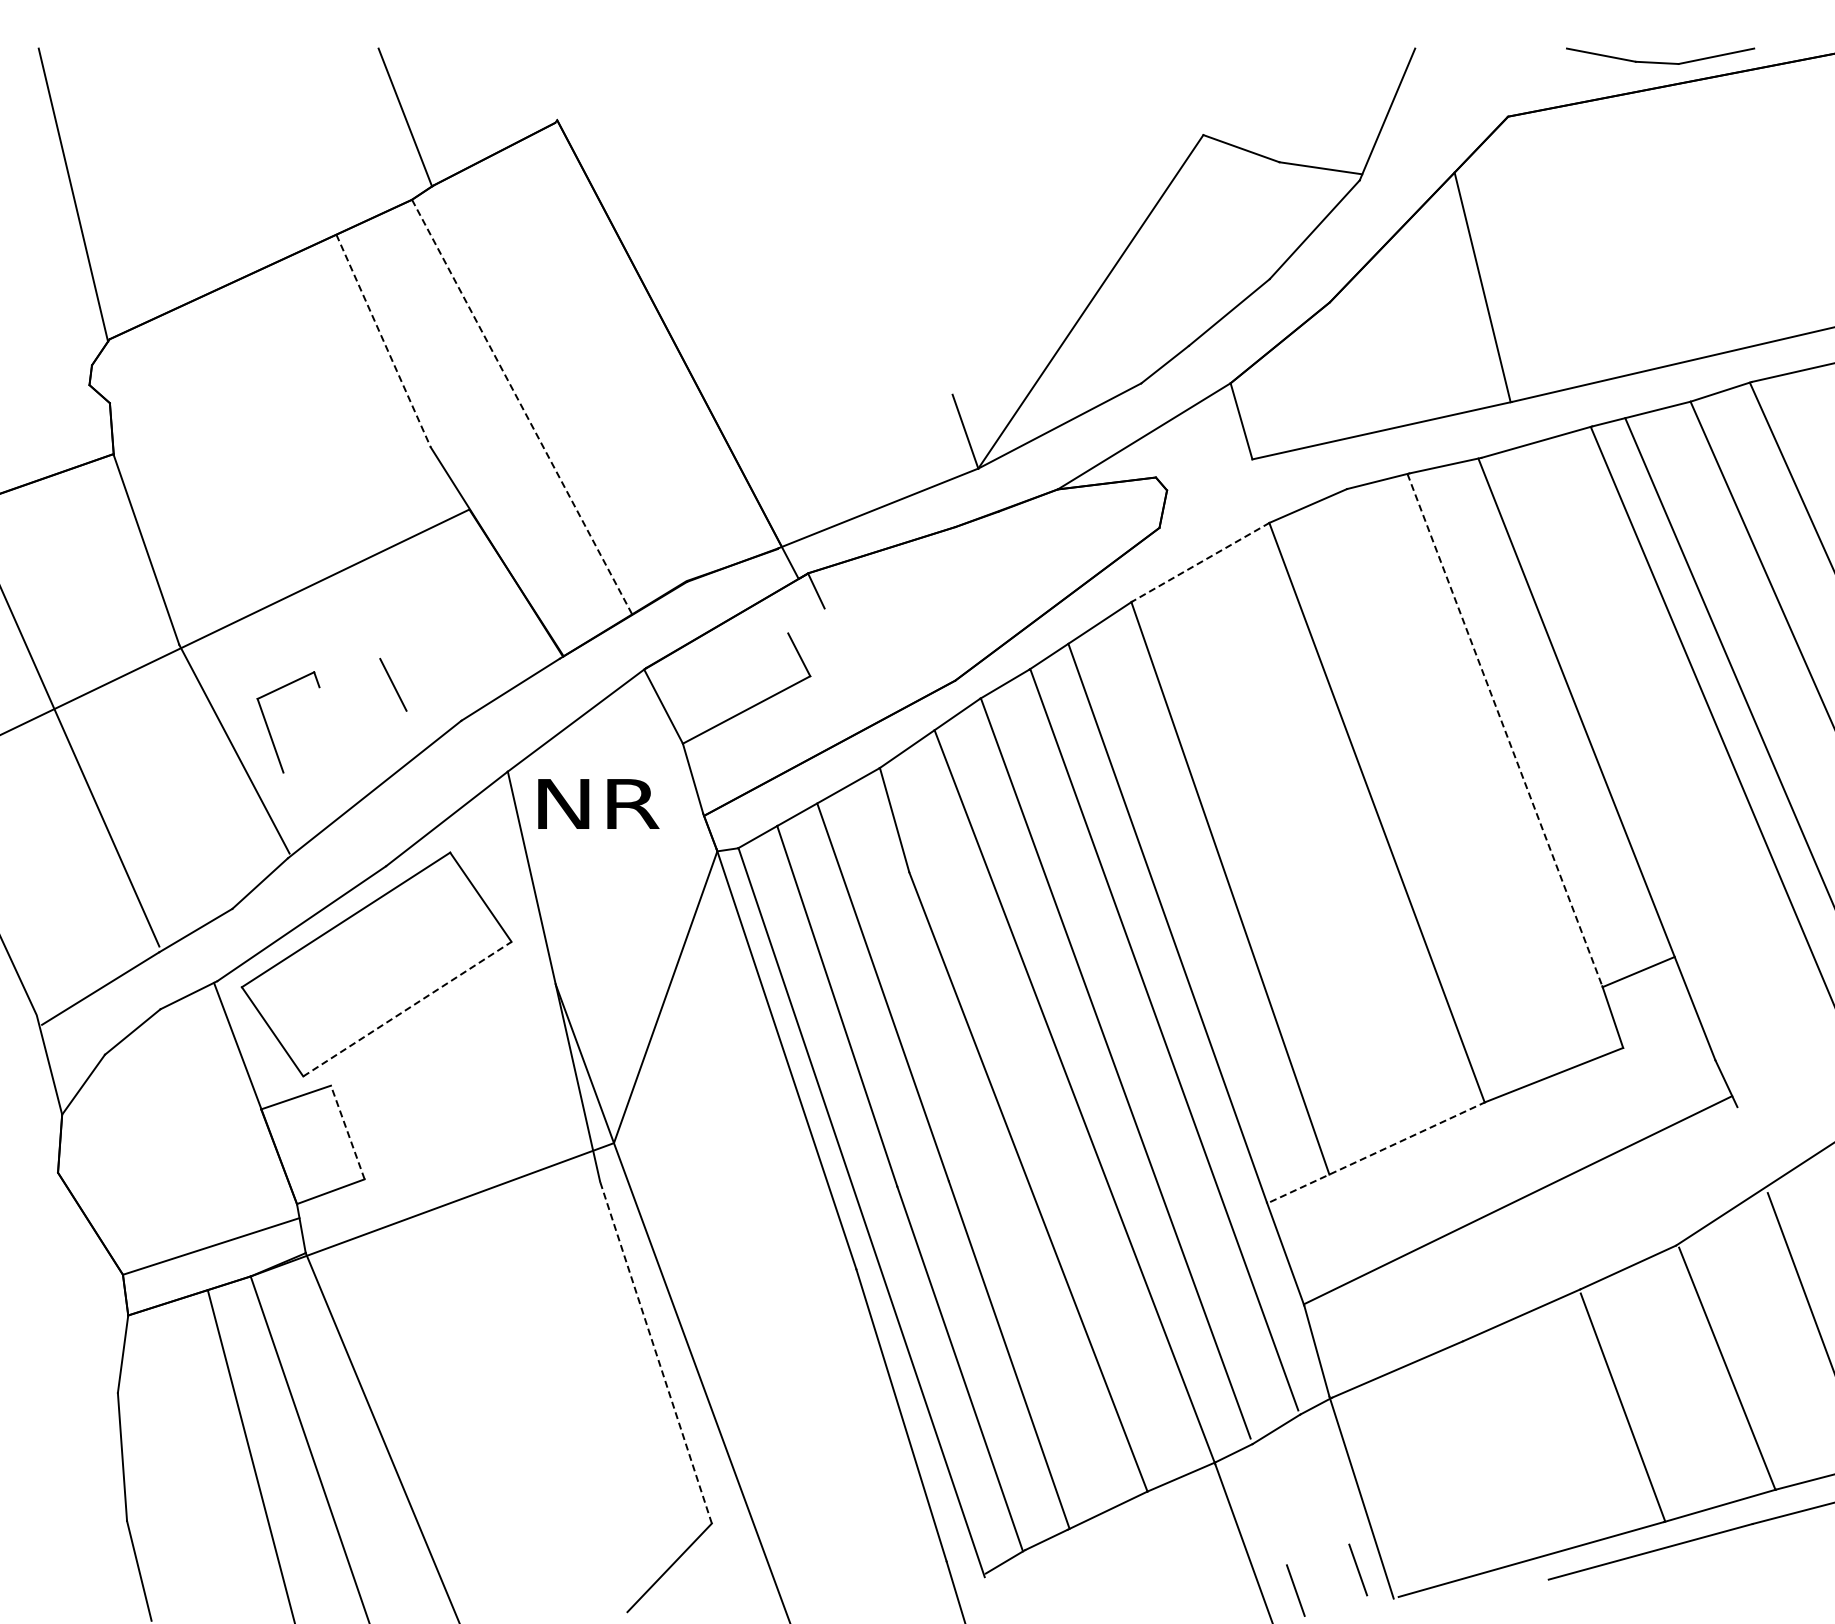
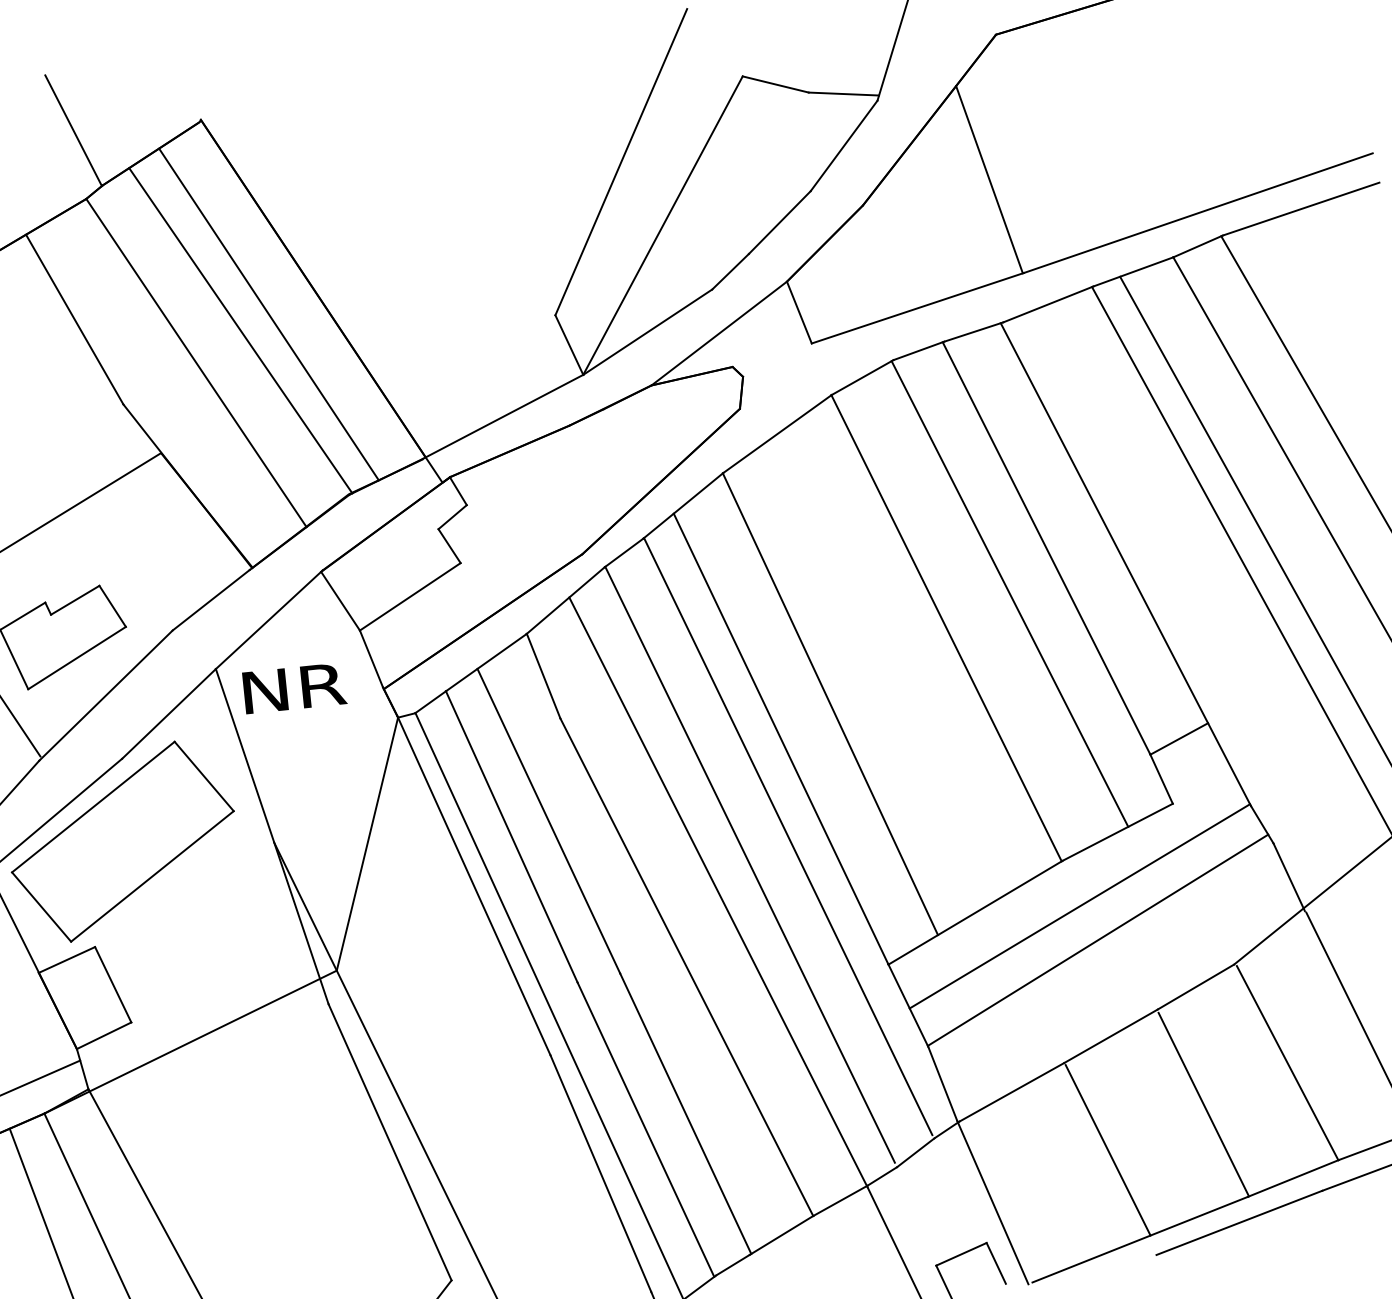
line: (1048, 221) -> (620, 162), added
line: (383, 341) -> (74, 319), dashed -> solid
line: (613, 358) -> (268, 314), added
line: (578, 374) -> (240, 330), added
line: (522, 407) -> (196, 363), dashed -> solid
line: (1200, 562) -> (777, 434), dashed -> solid
line: (806, 620) -> (452, 516), added
line: (349, 672) -> (74, 599), added
line: (1505, 730) -> (1046, 548), dashed -> solid
line: (344, 741) -> (76, 657), added
line: (1455, 779) -> (1009, 593), added
line: (407, 1009) -> (152, 876), dashed -> solid
line: (347, 1132) -> (112, 984), dashed -> solid
line: (1751, 1149) -> (1288, 877), added
line: (1376, 1152) -> (975, 912), dashed -> solid
line: (1500, 1157) -> (1079, 906), added
line: (656, 1352) -> (390, 1142), dashed -> solid
line: (1504, 1449) -> (1108, 1149), added
line: (1317, 1554) -> (960, 1253), added

